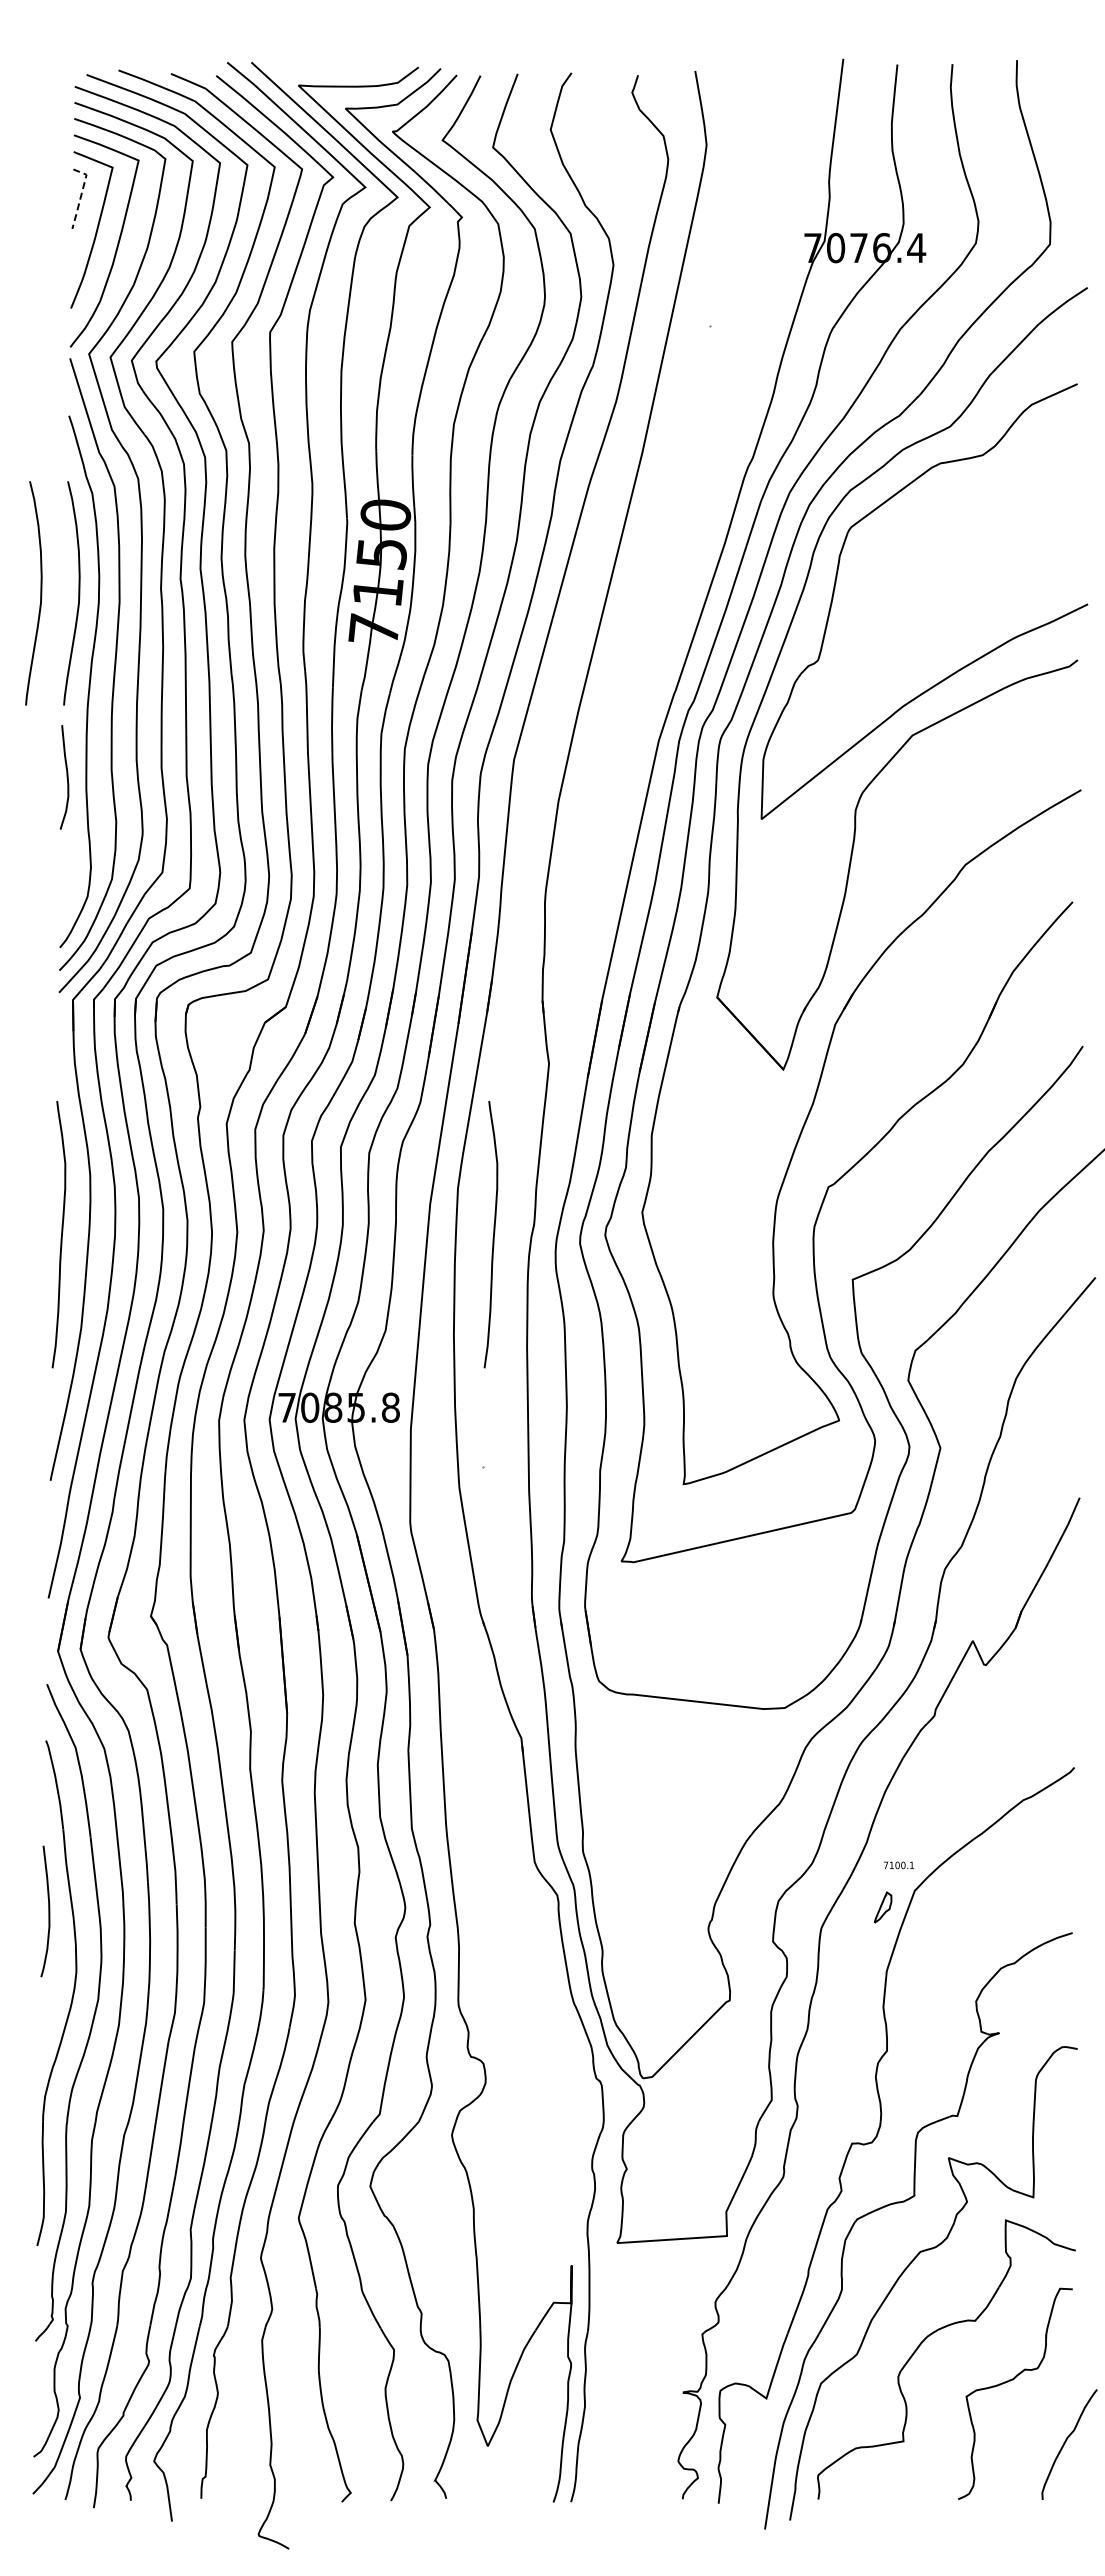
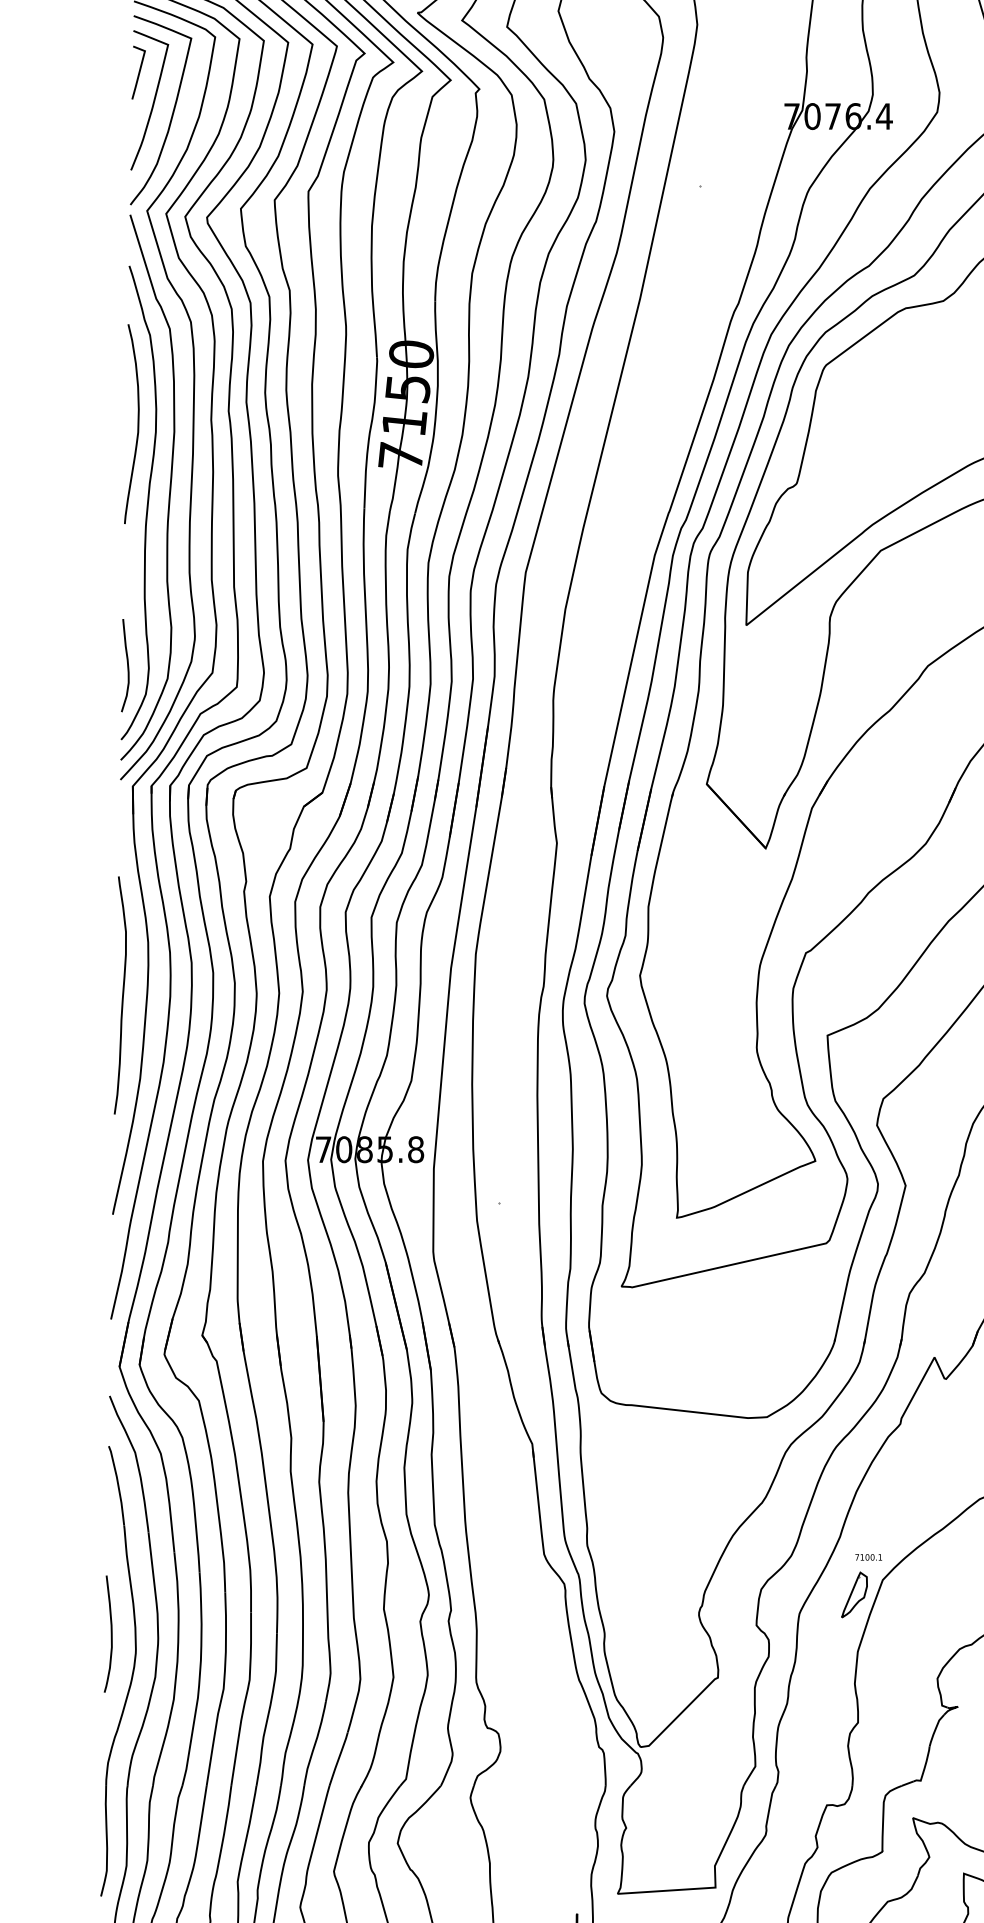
line: (81, 194) -> (140, 68), dashed -> solid
curve: (40, 593) -> (103, 424), removed
curve: (66, 777) -> (127, 665), moved
curve: (493, 1234) -> (507, 995), removed
part: (882, 1907) -> (854, 1594), size x1.67
curve: (48, 1911) -> (111, 1634), moved

